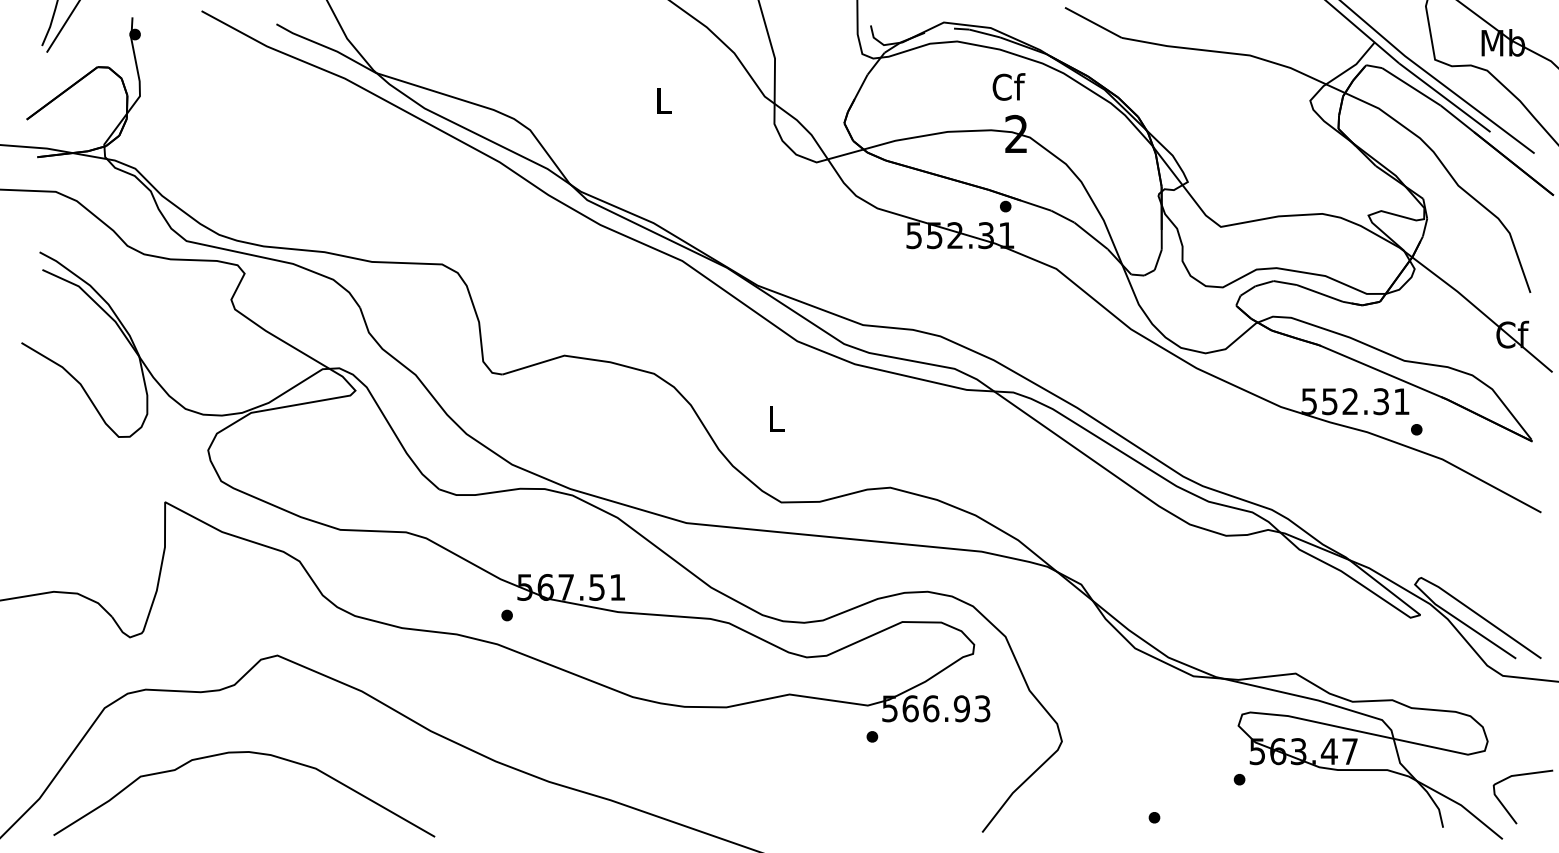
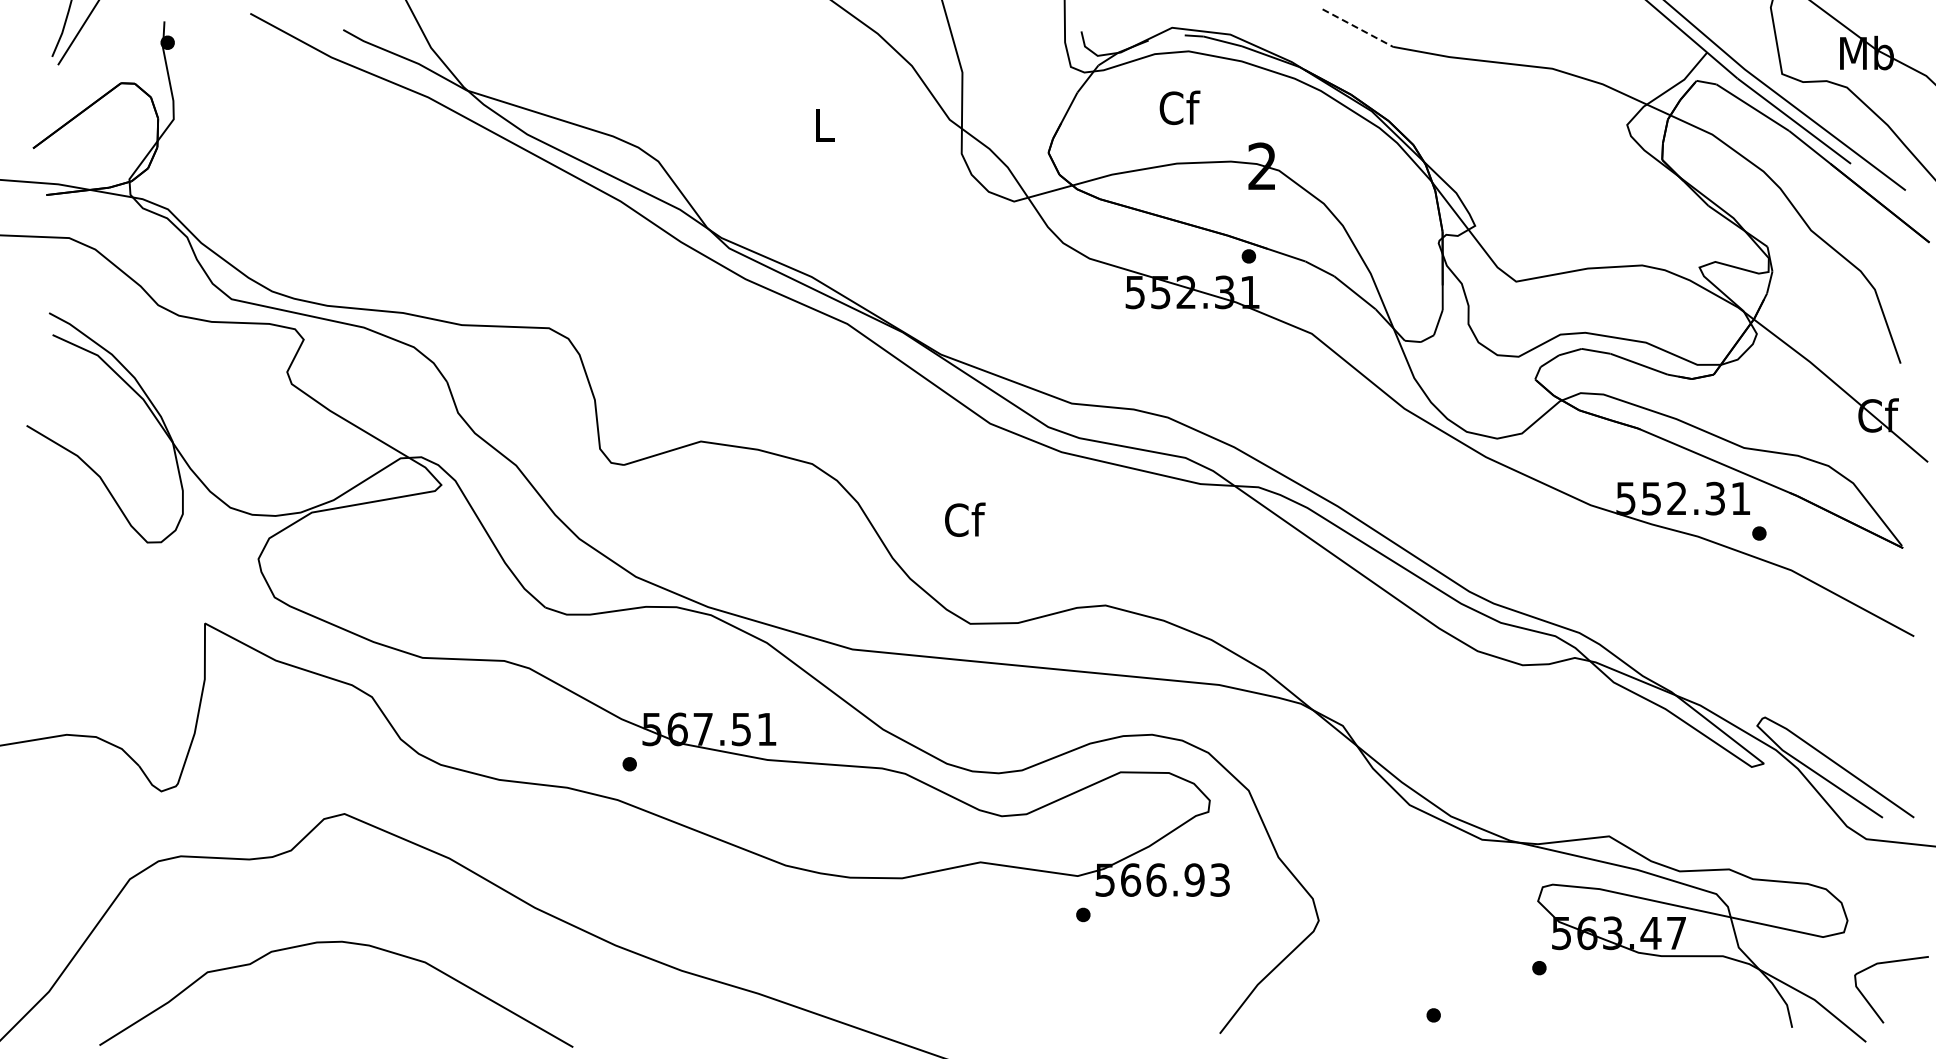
line: (1093, 23) -> (1357, 28), solid -> dashed
text: (1008, 86) -> (1179, 107), moved
text: (777, 418) -> (965, 519), L -> Cf
curve: (237, 753) -> (327, 943), moved

